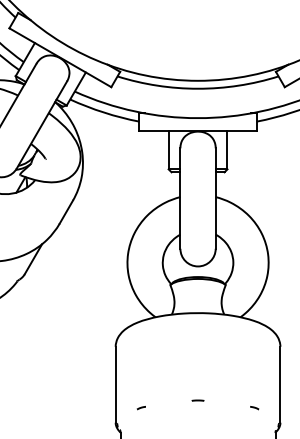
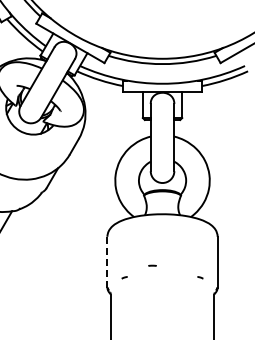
line: (115, 385) -> (107, 262), solid -> dashed
curve: (198, 400) -> (152, 265), moved

